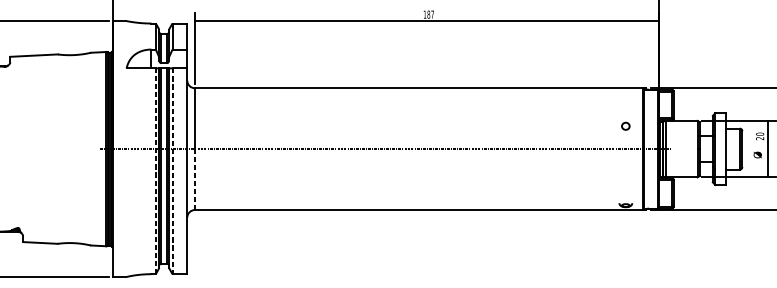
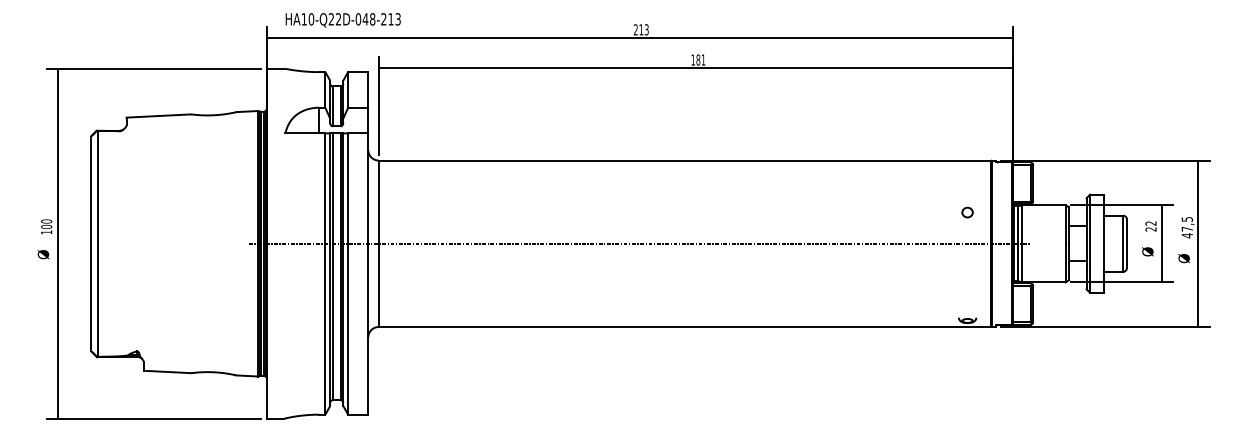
text: (432, 14) -> (703, 59), 187 -> 181
text: (759, 134) -> (1150, 223), 20 -> 22
line: (155, 171) -> (325, 274), dashed -> solid
line: (172, 171) -> (348, 274), dashed -> solid
line: (194, 179) -> (378, 285), dashed -> solid

